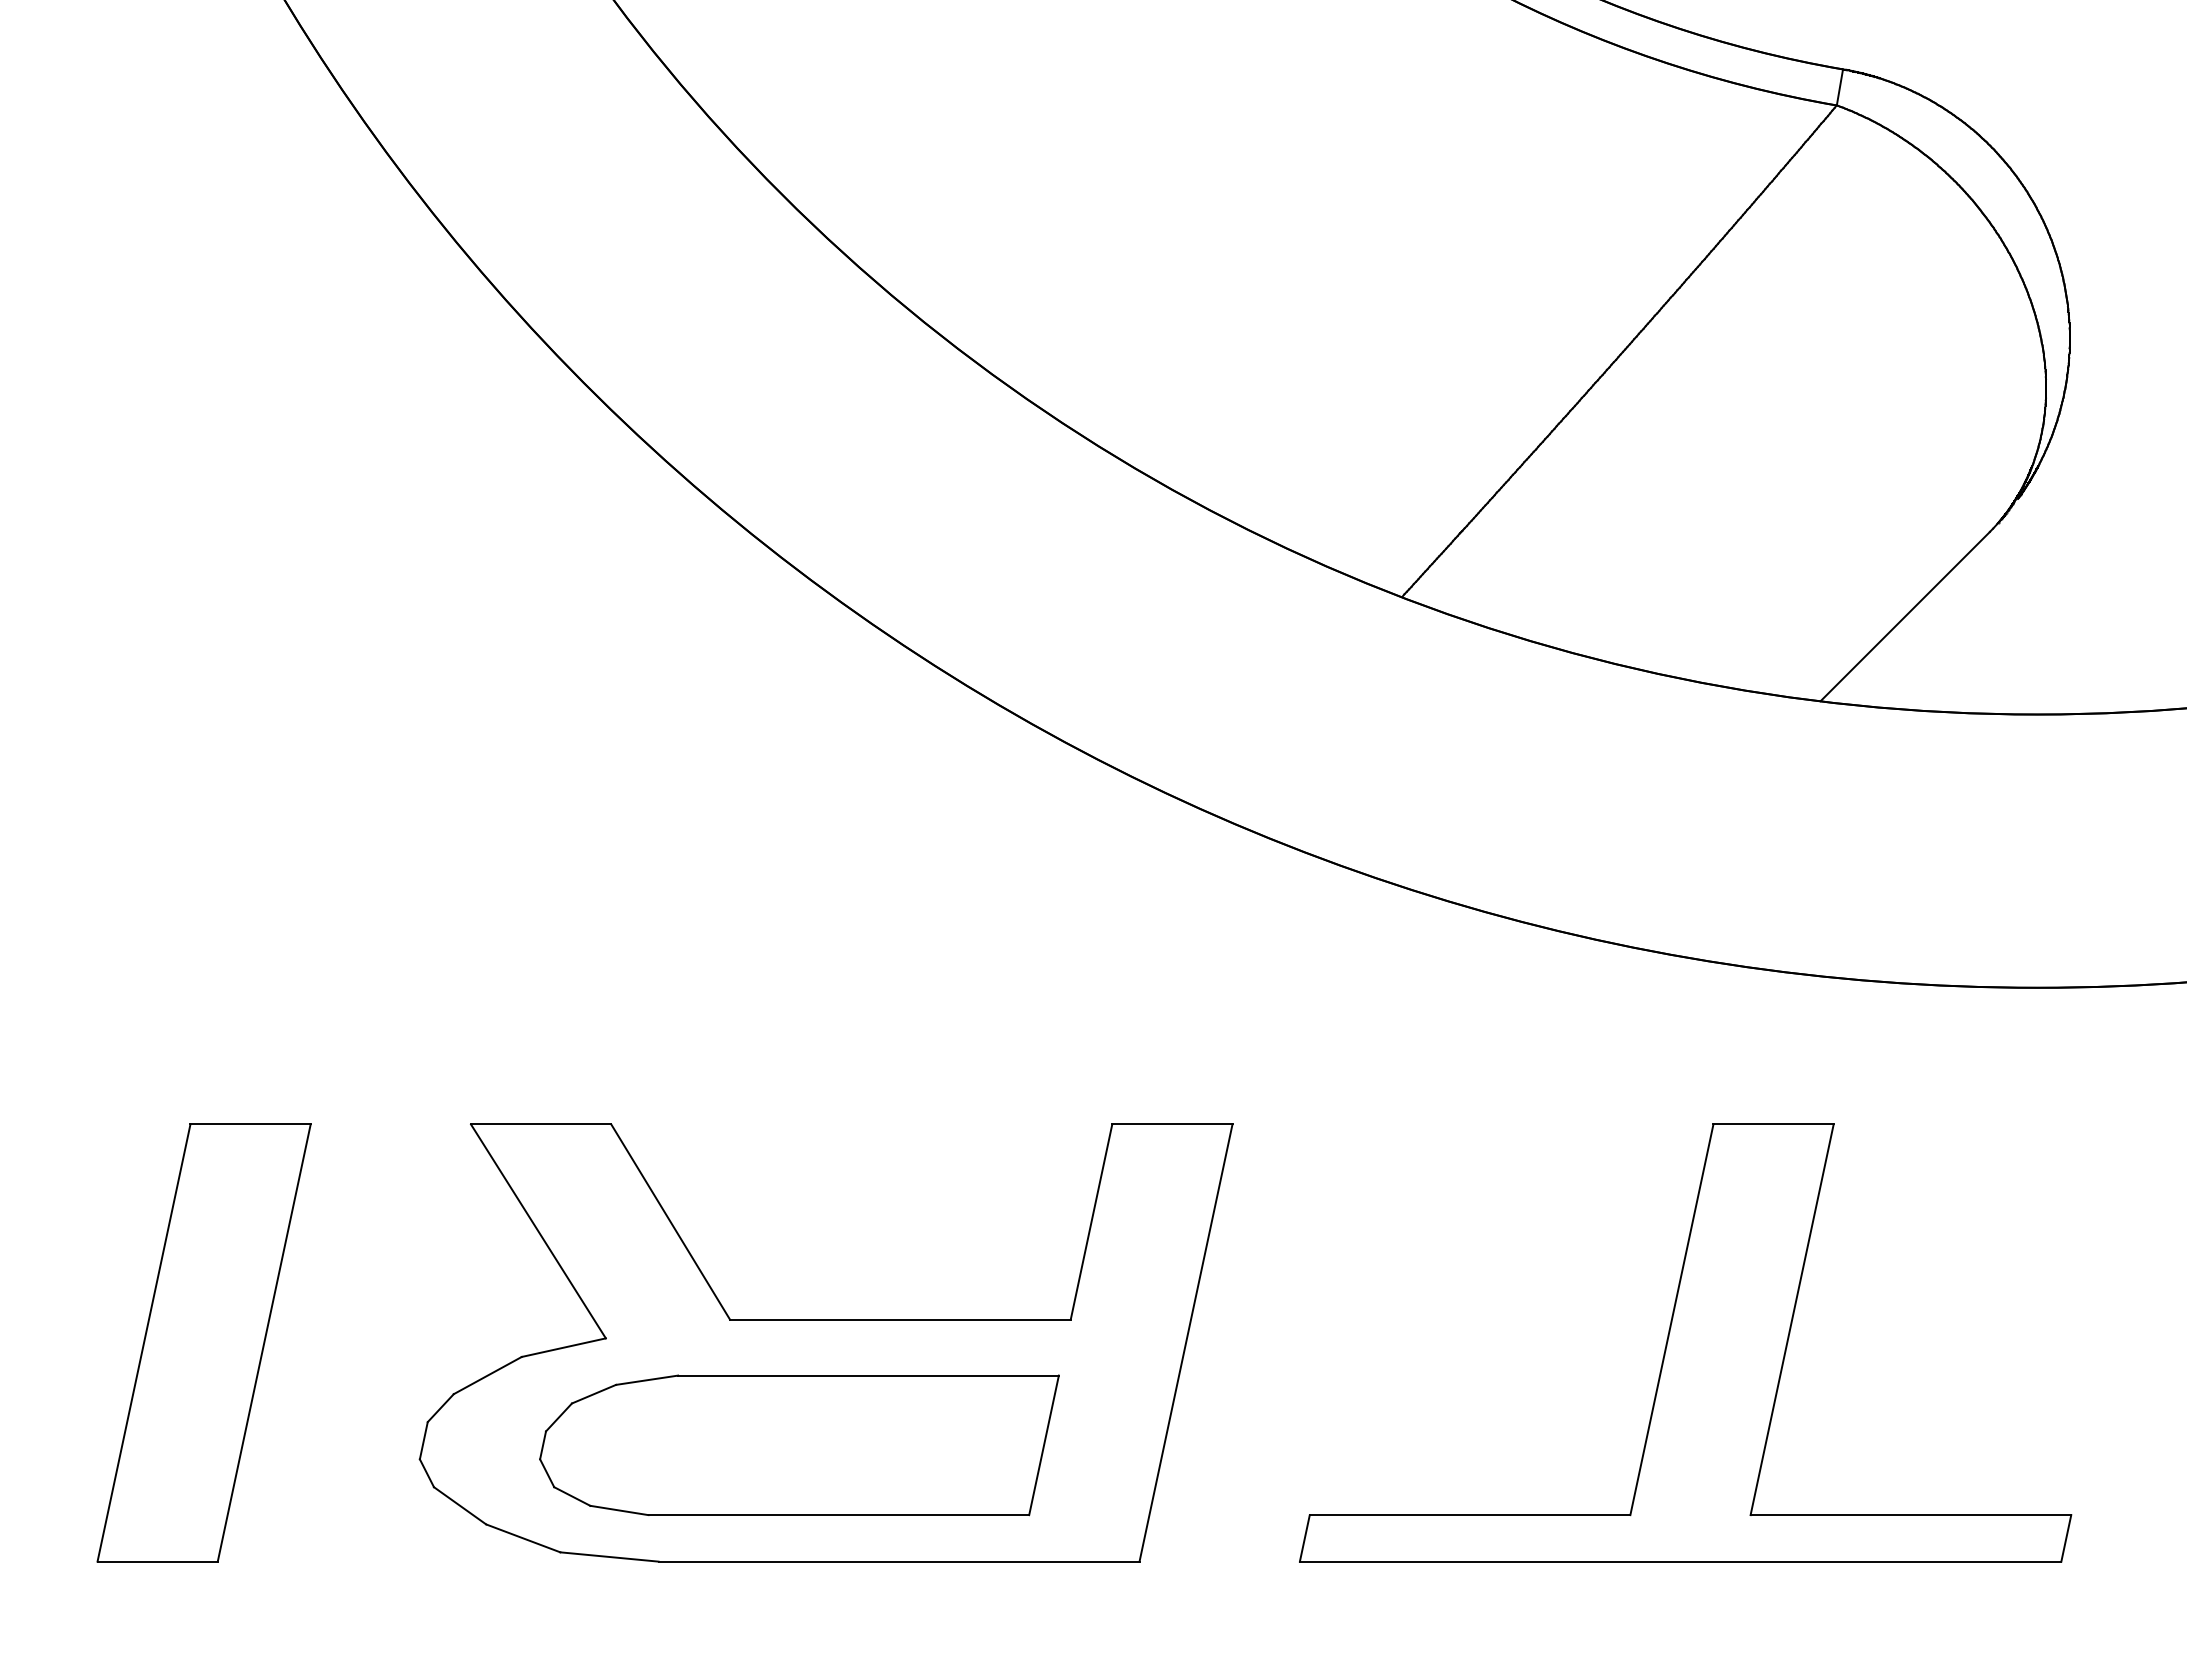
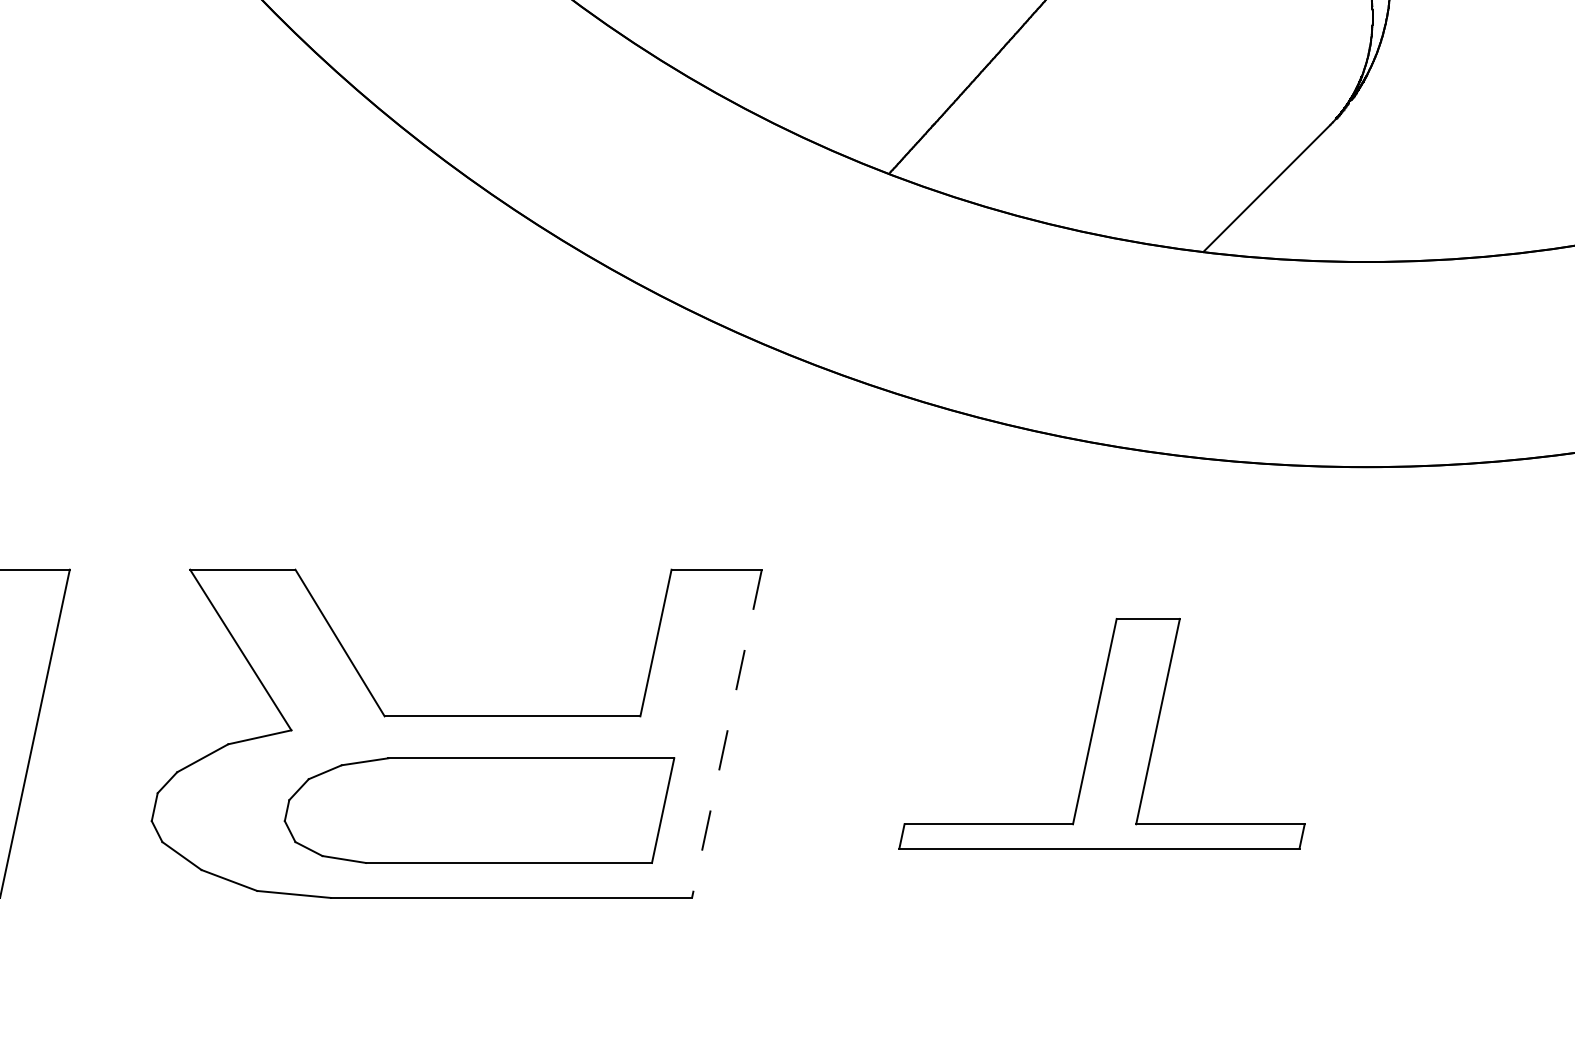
part: (1685, 1342) -> (1101, 733), size x0.7
line: (1185, 1343) -> (726, 734), solid -> dashed
part: (799, 1445) -> (479, 810), moved

